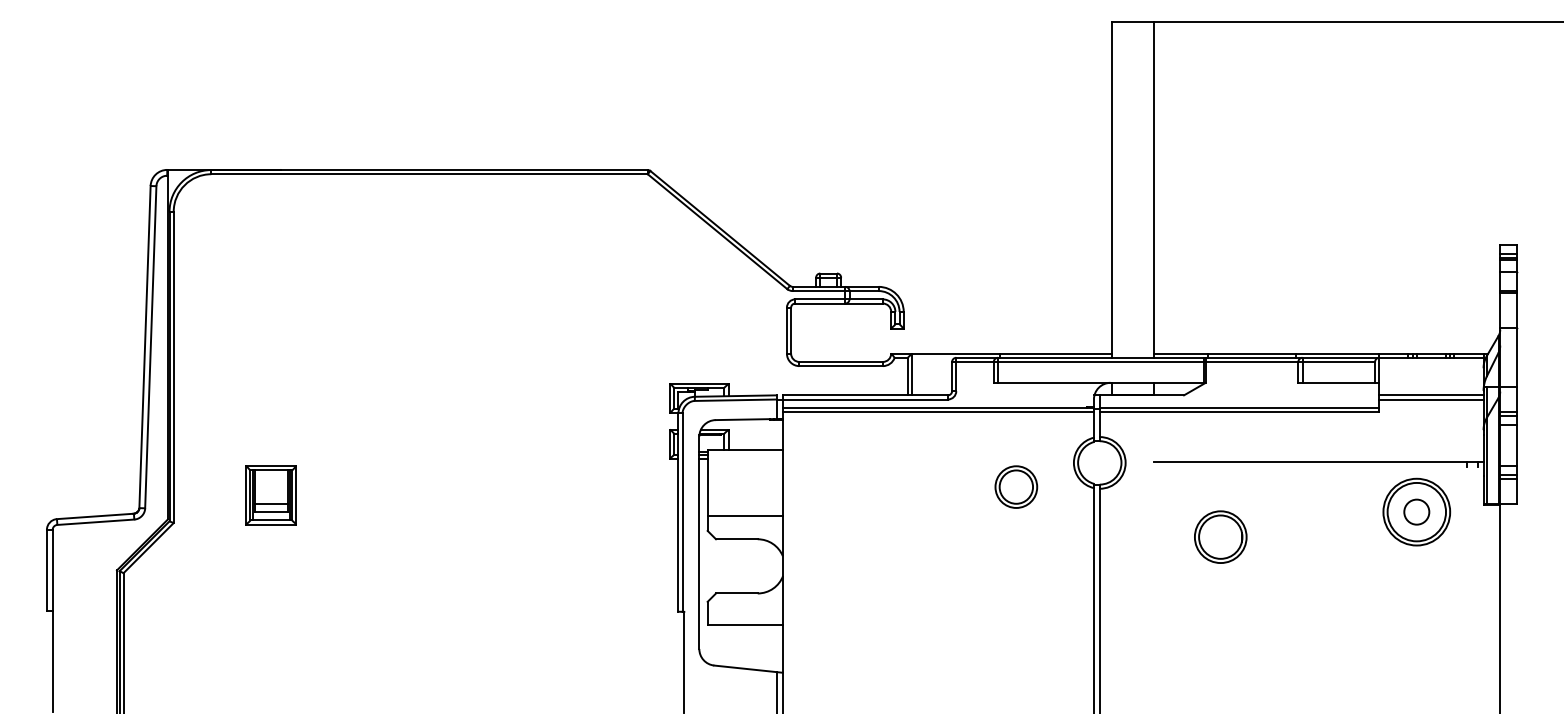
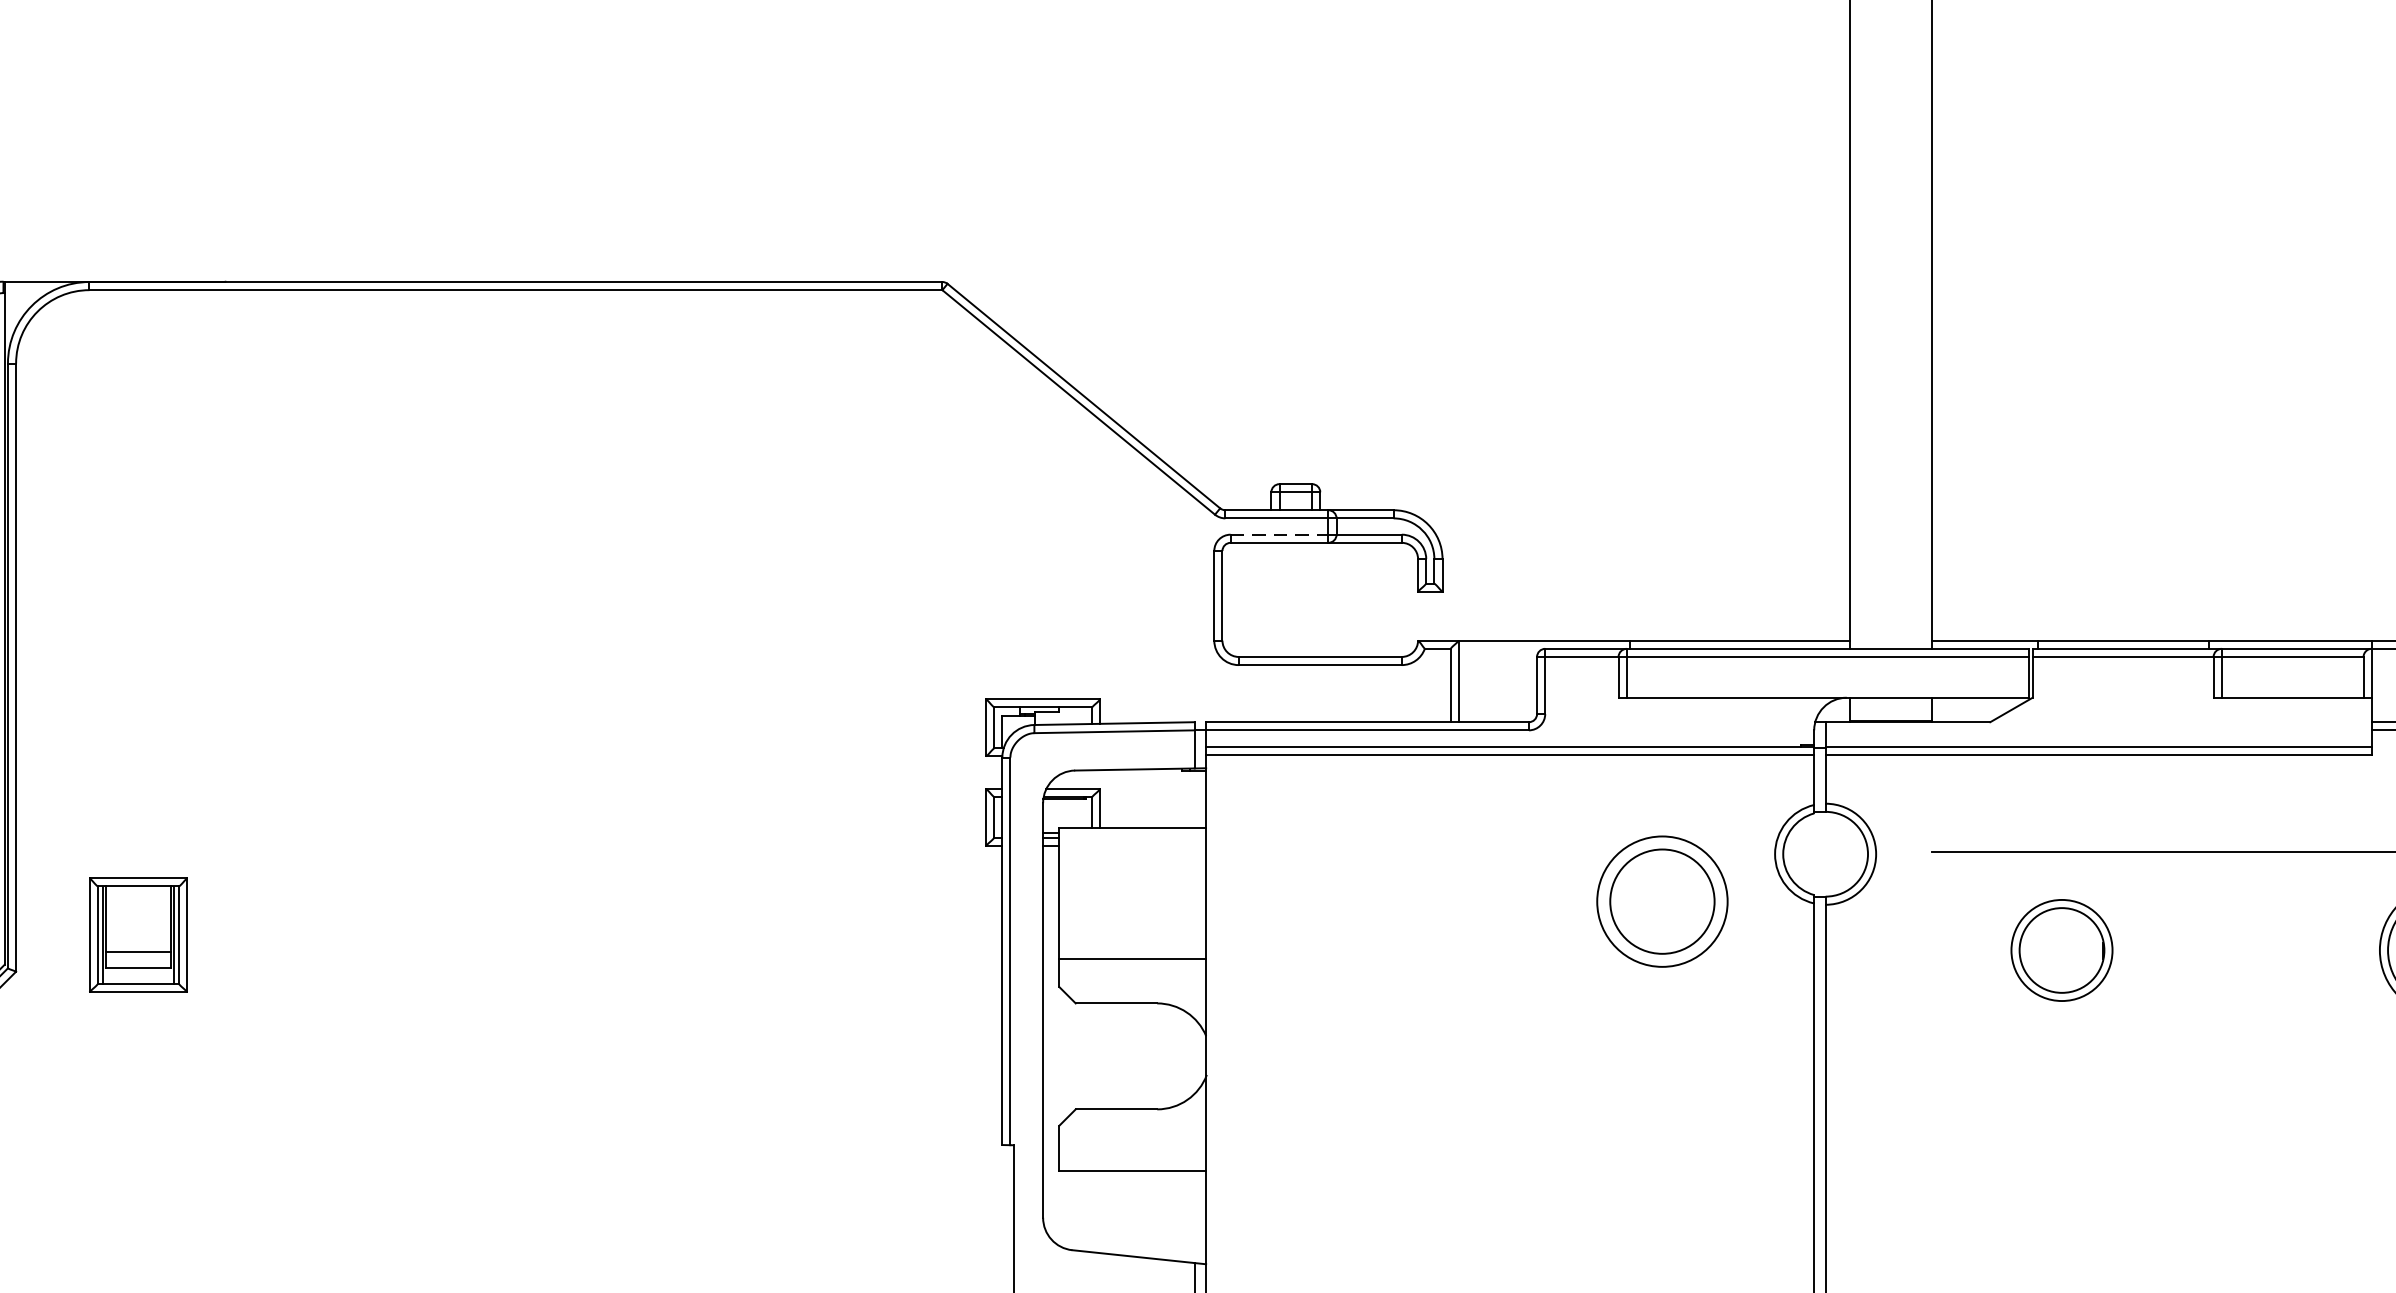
line: (820, 299) -> (1279, 534), solid -> dashed
part: (1016, 486) -> (1662, 900), size x1.6
part: (270, 495) -> (136, 935), moved
part: (1220, 536) -> (2061, 949), moved

